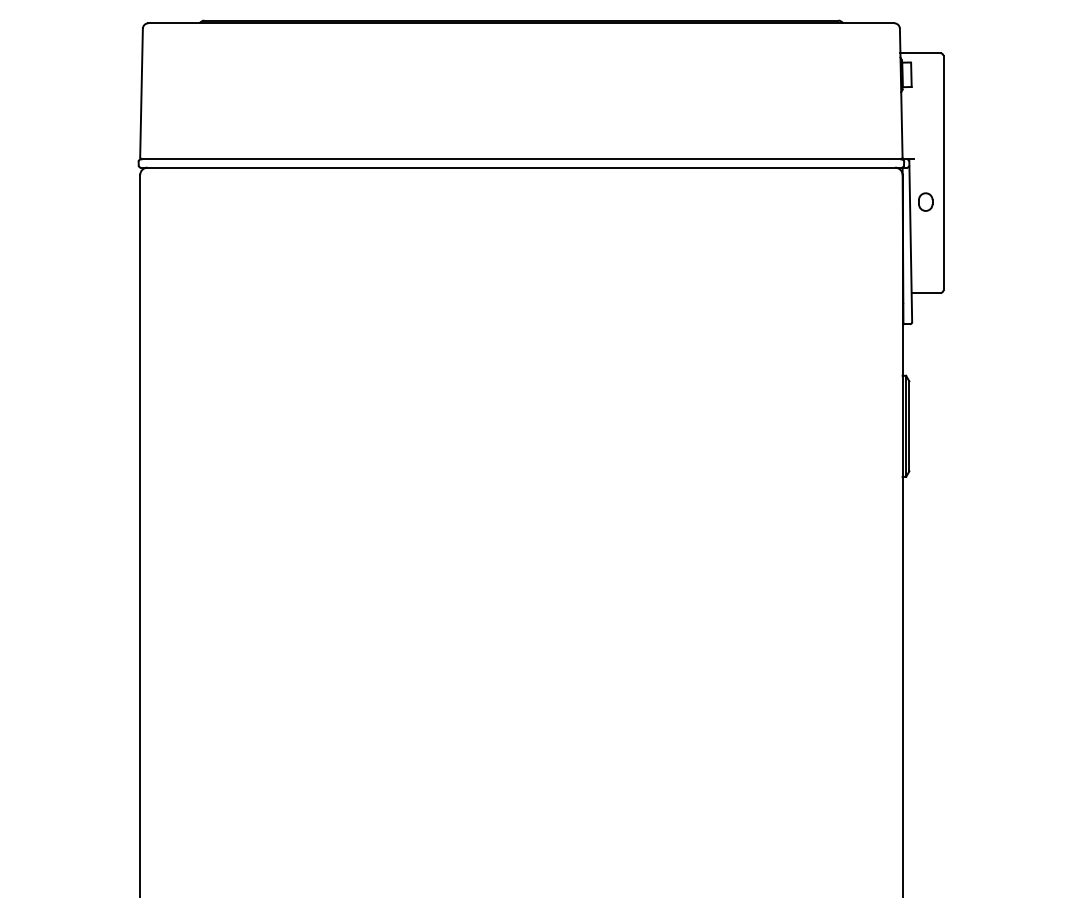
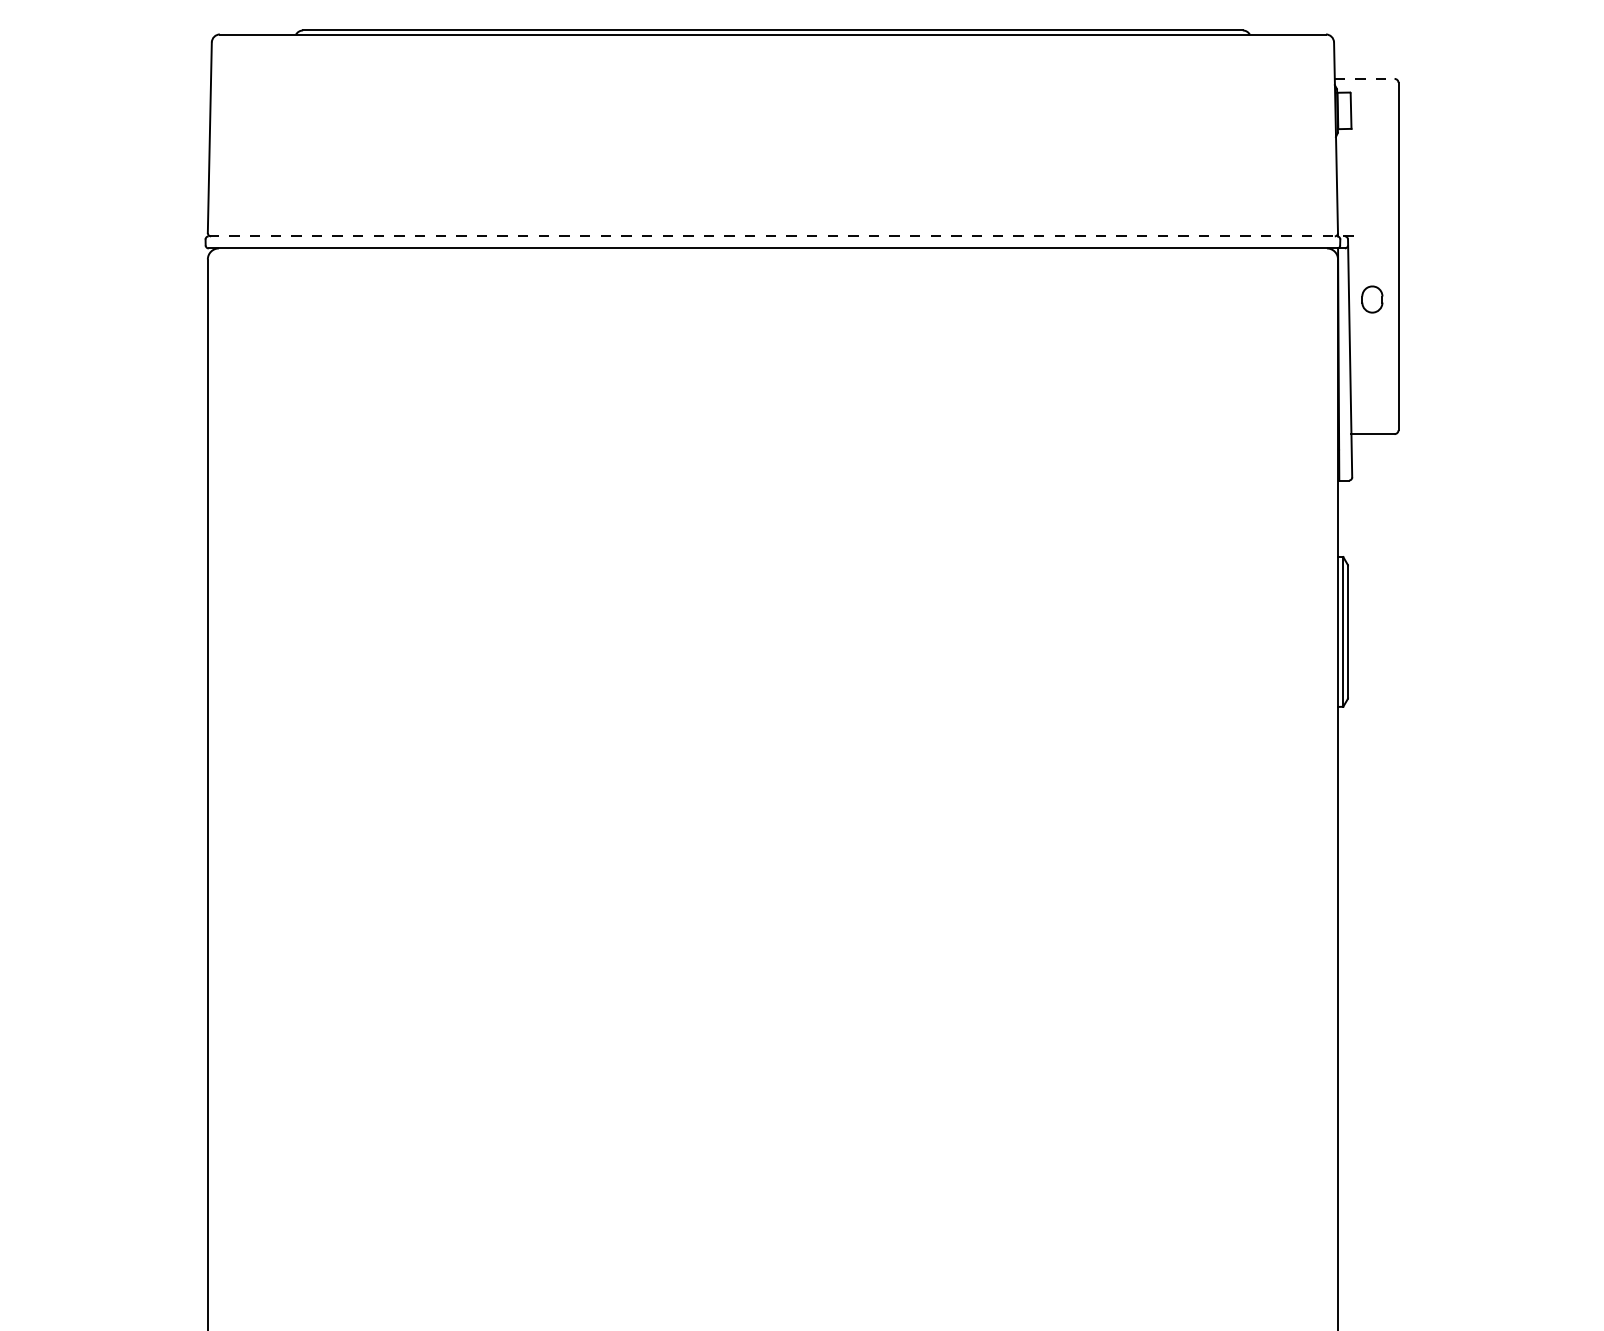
line: (921, 53) -> (1366, 79), solid -> dashed
line: (527, 159) -> (781, 236), solid -> dashed

